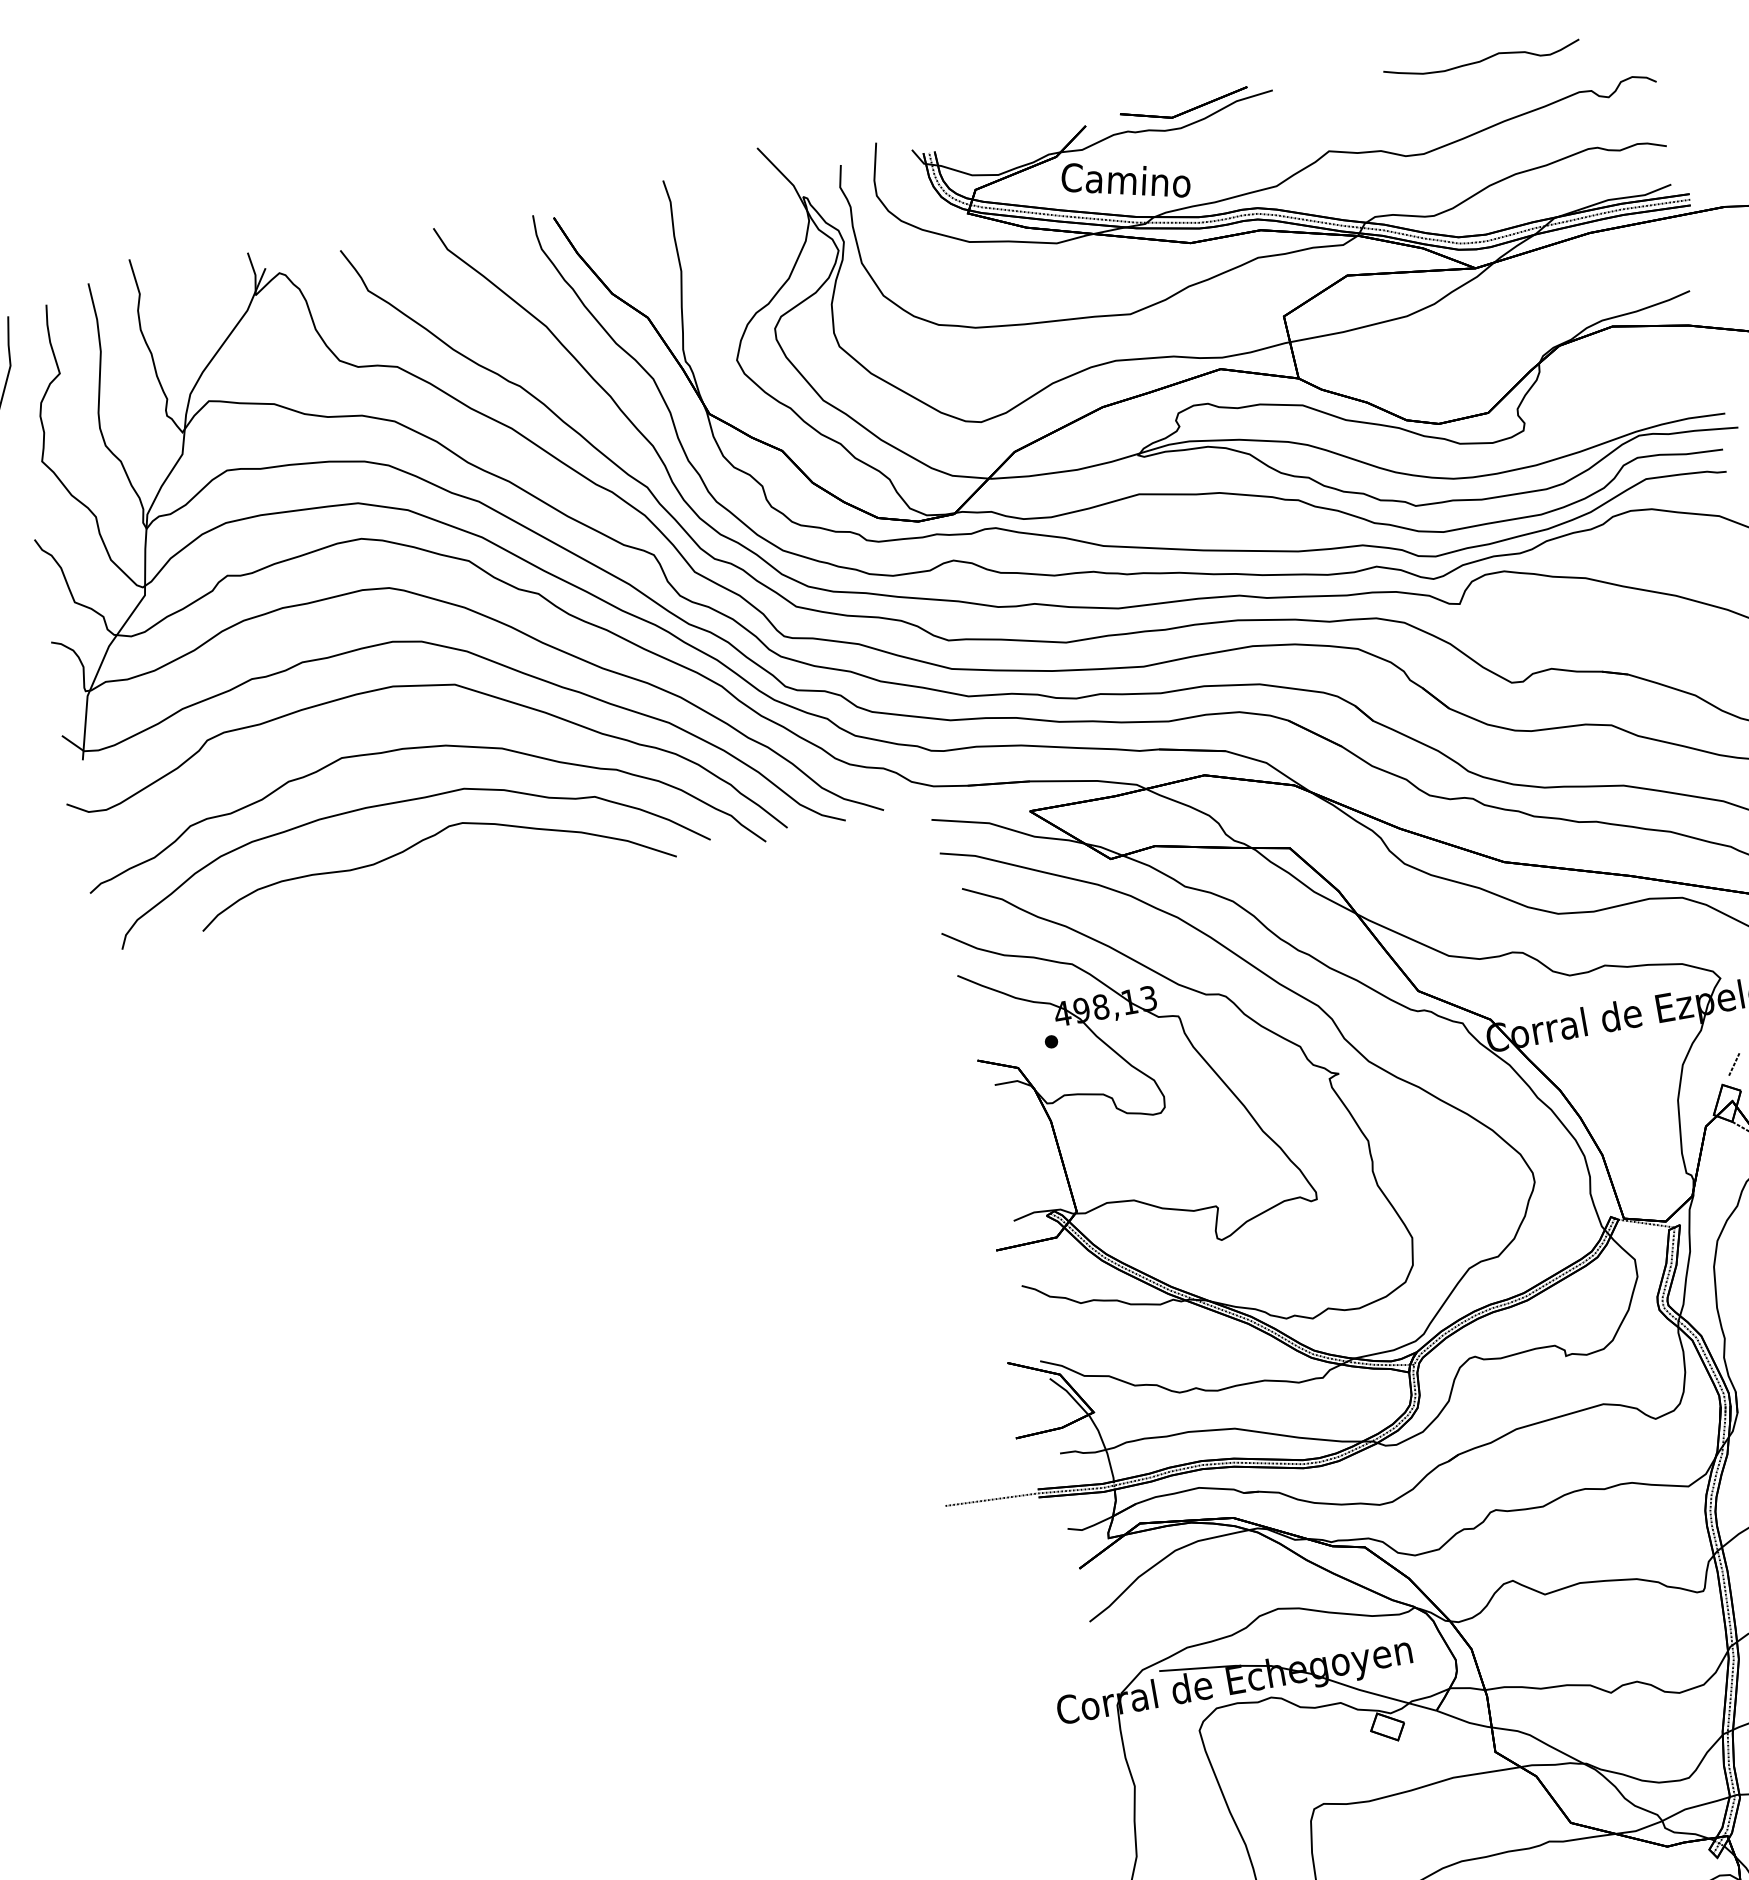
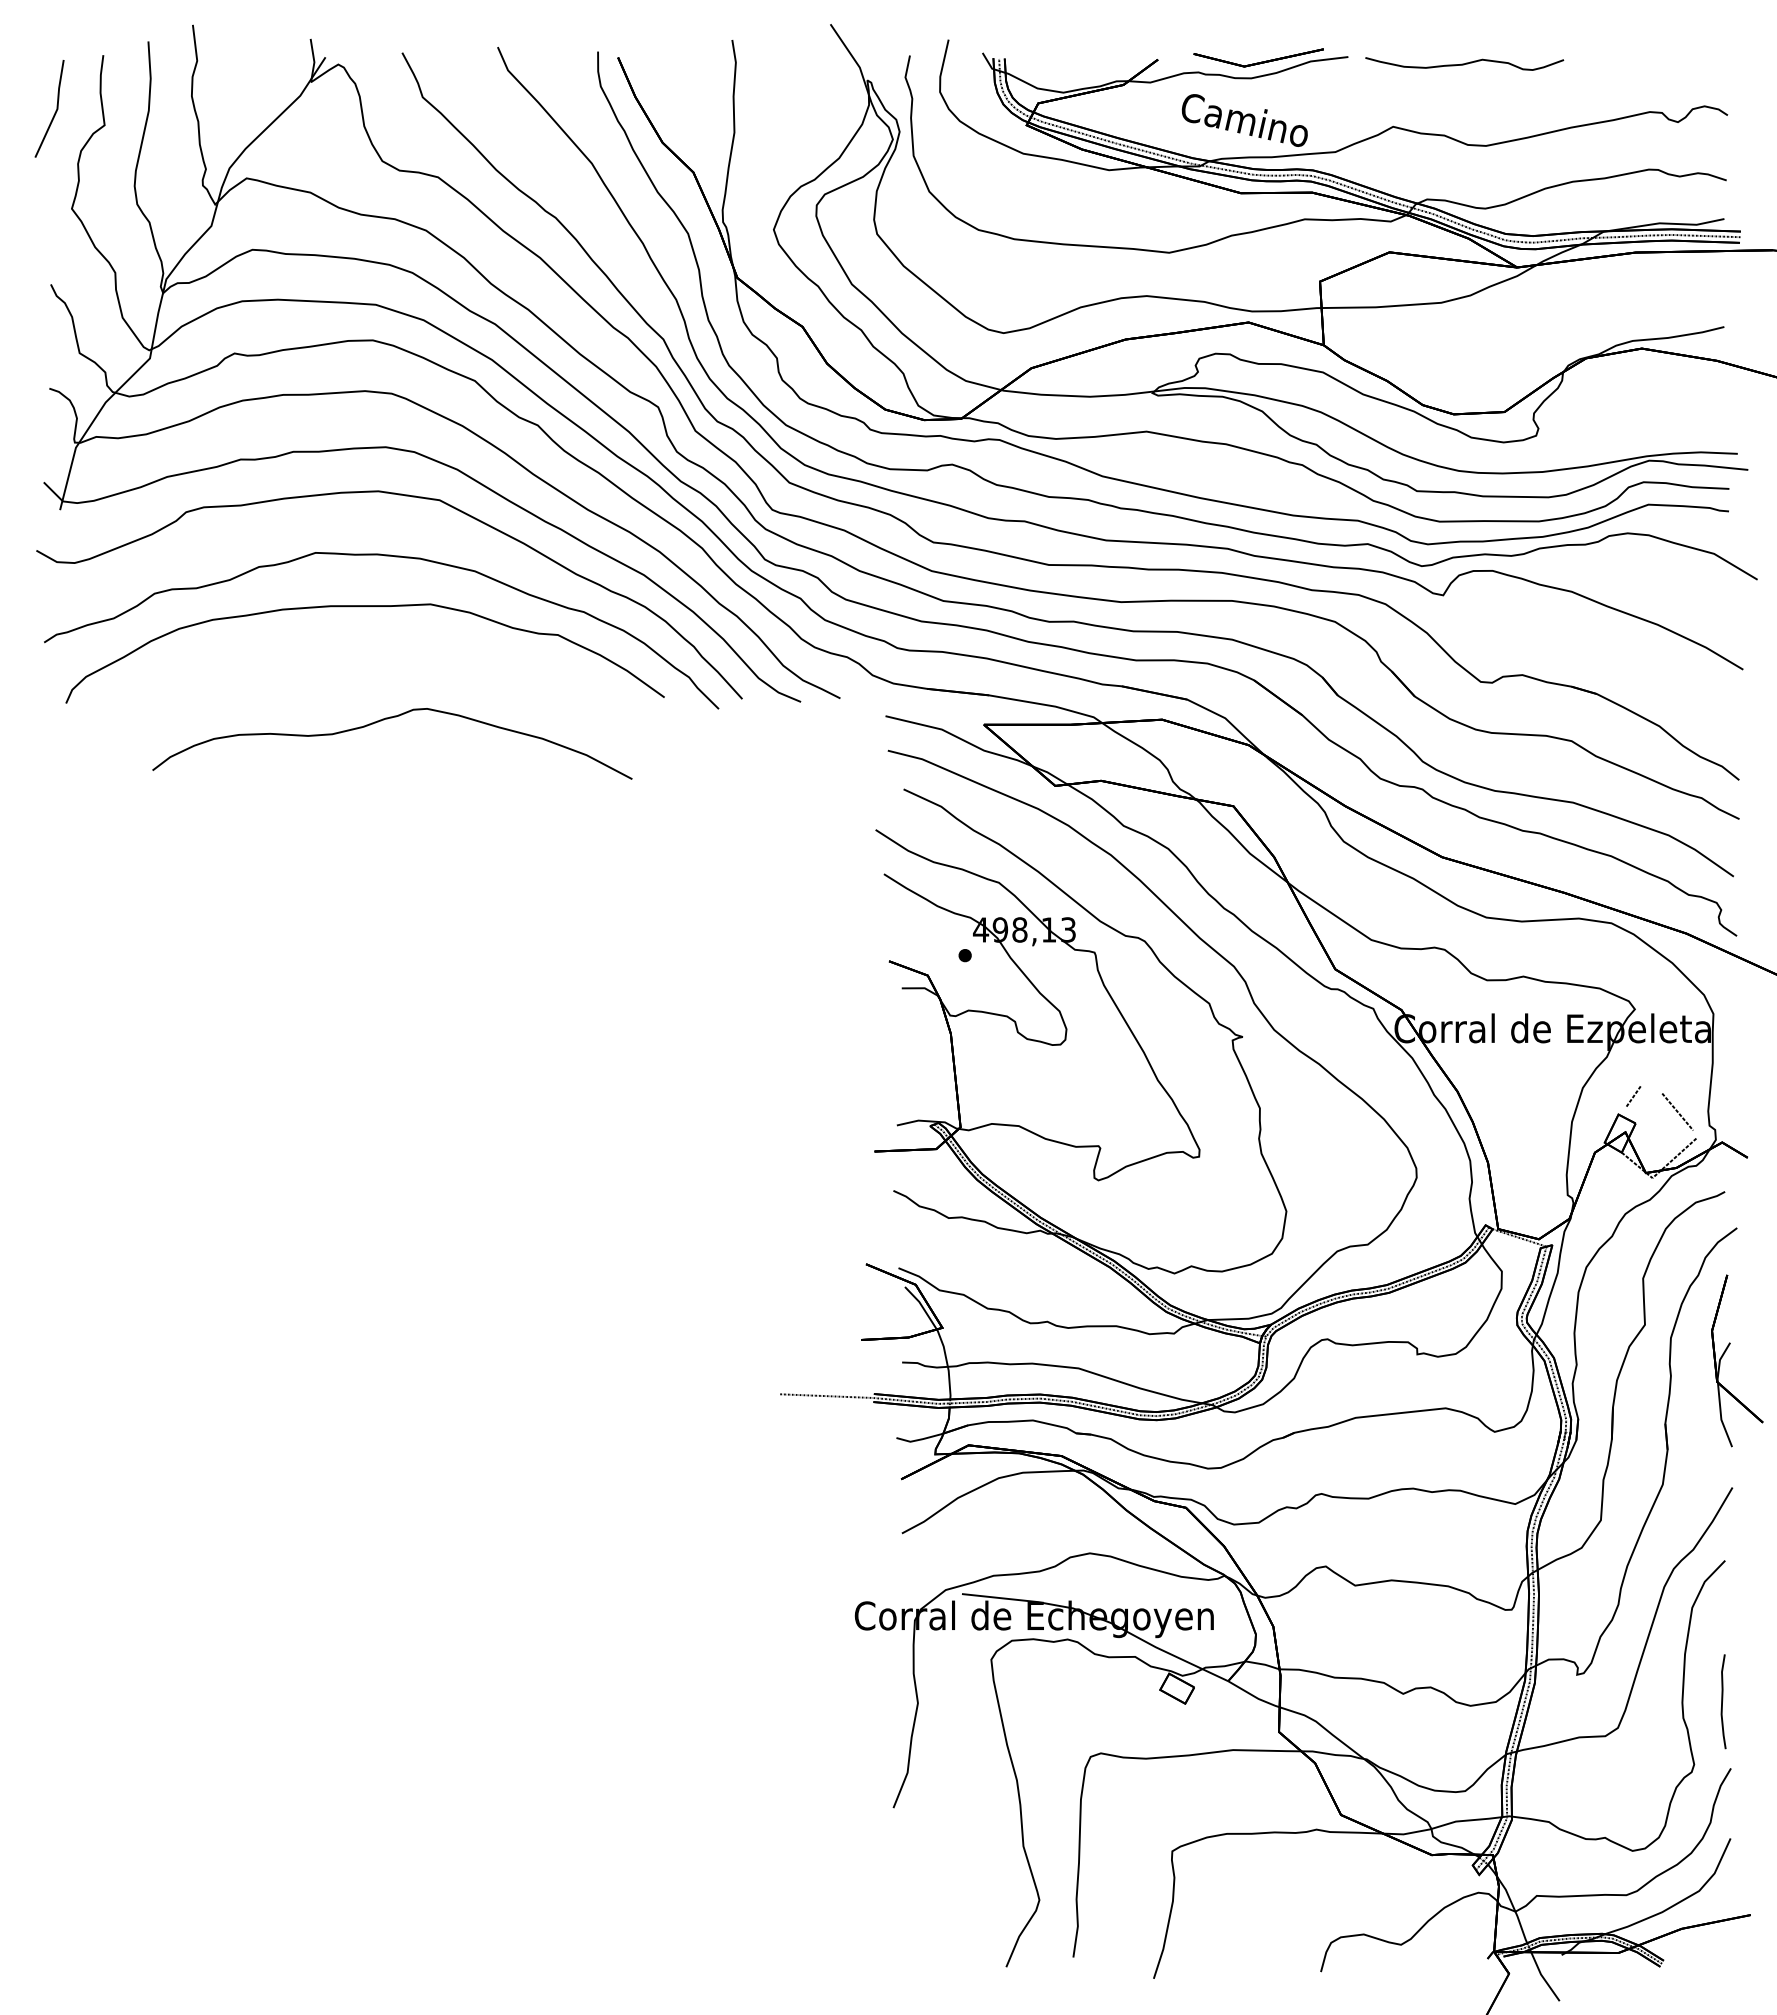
curve: (1481, 60) -> (1464, 63), moved
text: (1125, 180) -> (1244, 120), moved
part: (422, 841) -> (384, 720), moved

